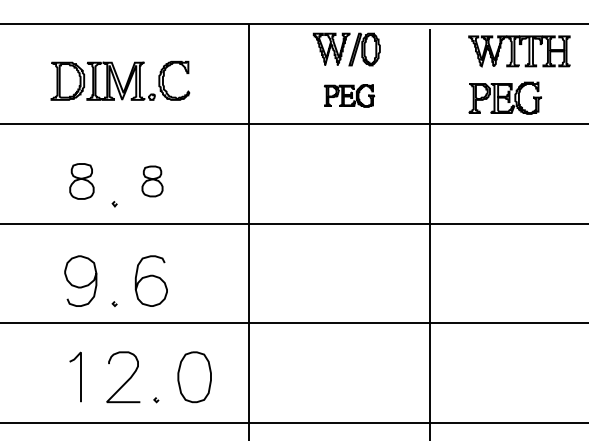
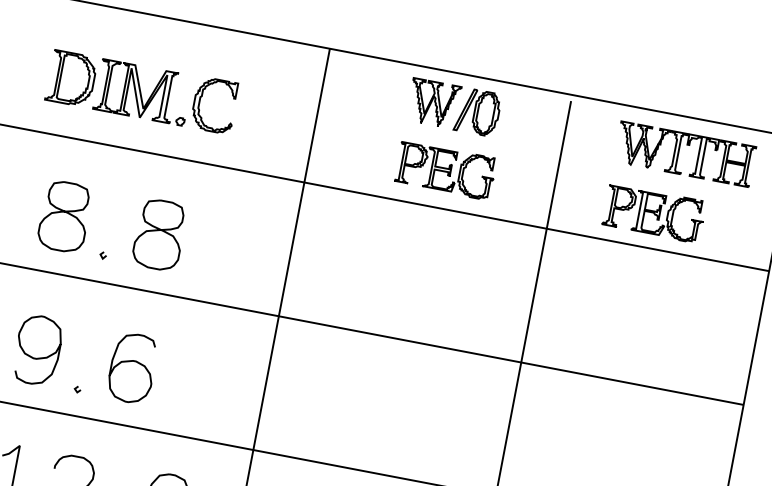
part: (349, 95) -> (445, 169), size x1.43
part: (81, 181) -> (64, 216), size x1.43
part: (152, 181) -> (159, 234), size x1.67

